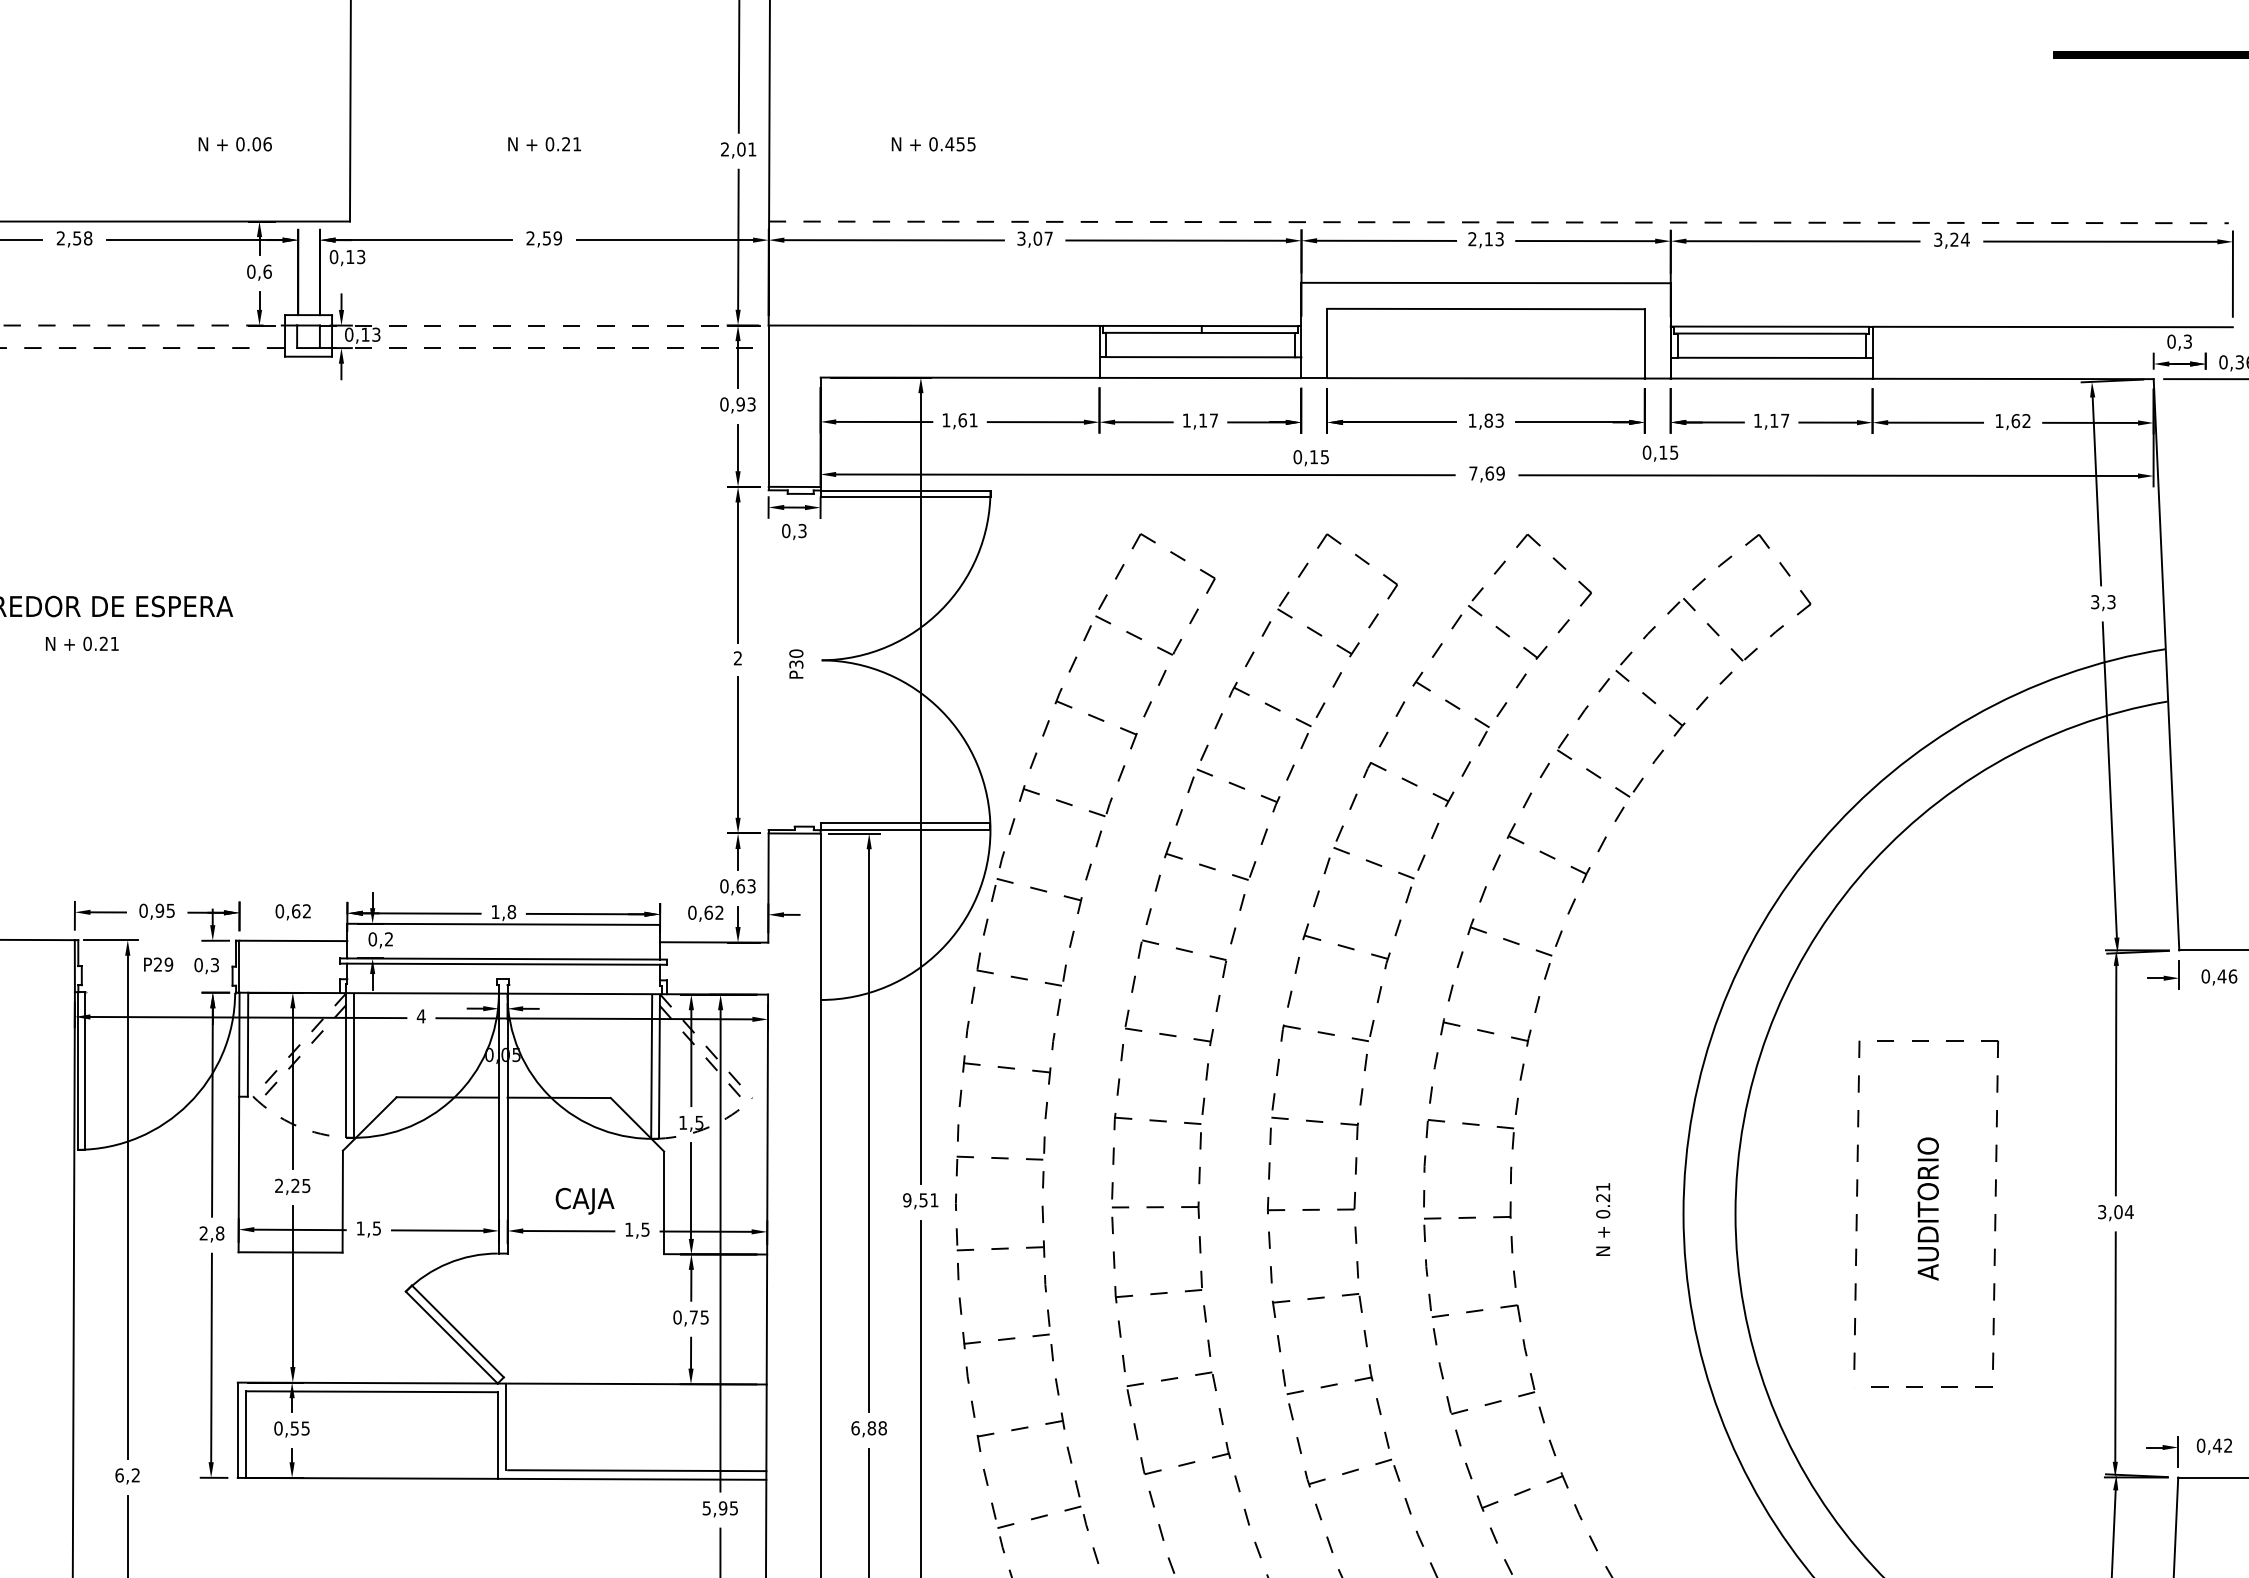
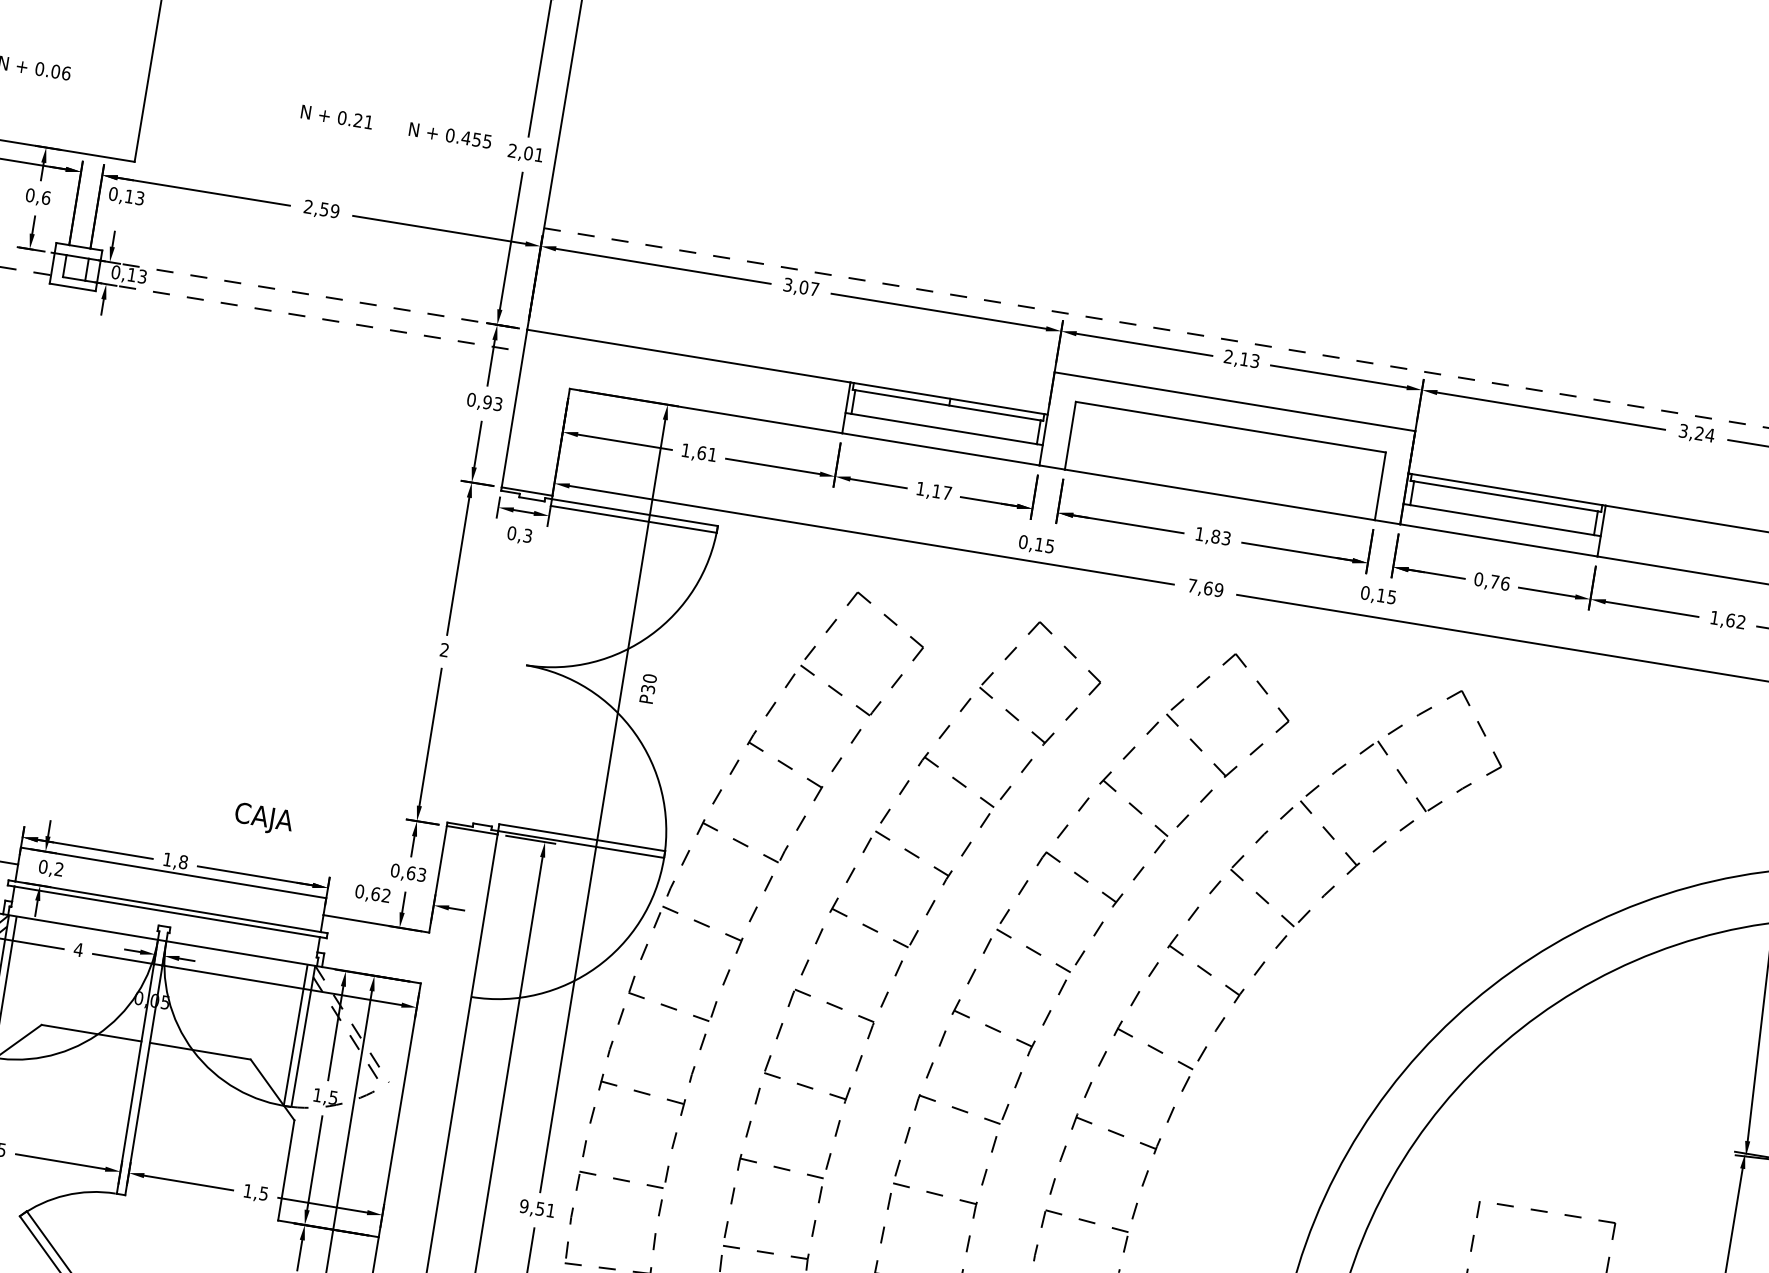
text: (933, 144) -> (450, 135), moved
text: (1771, 420) -> (1492, 581), 1,17 -> 0,76
text: (796, 663) -> (648, 688), moved
text: (584, 1201) -> (263, 819), moved

